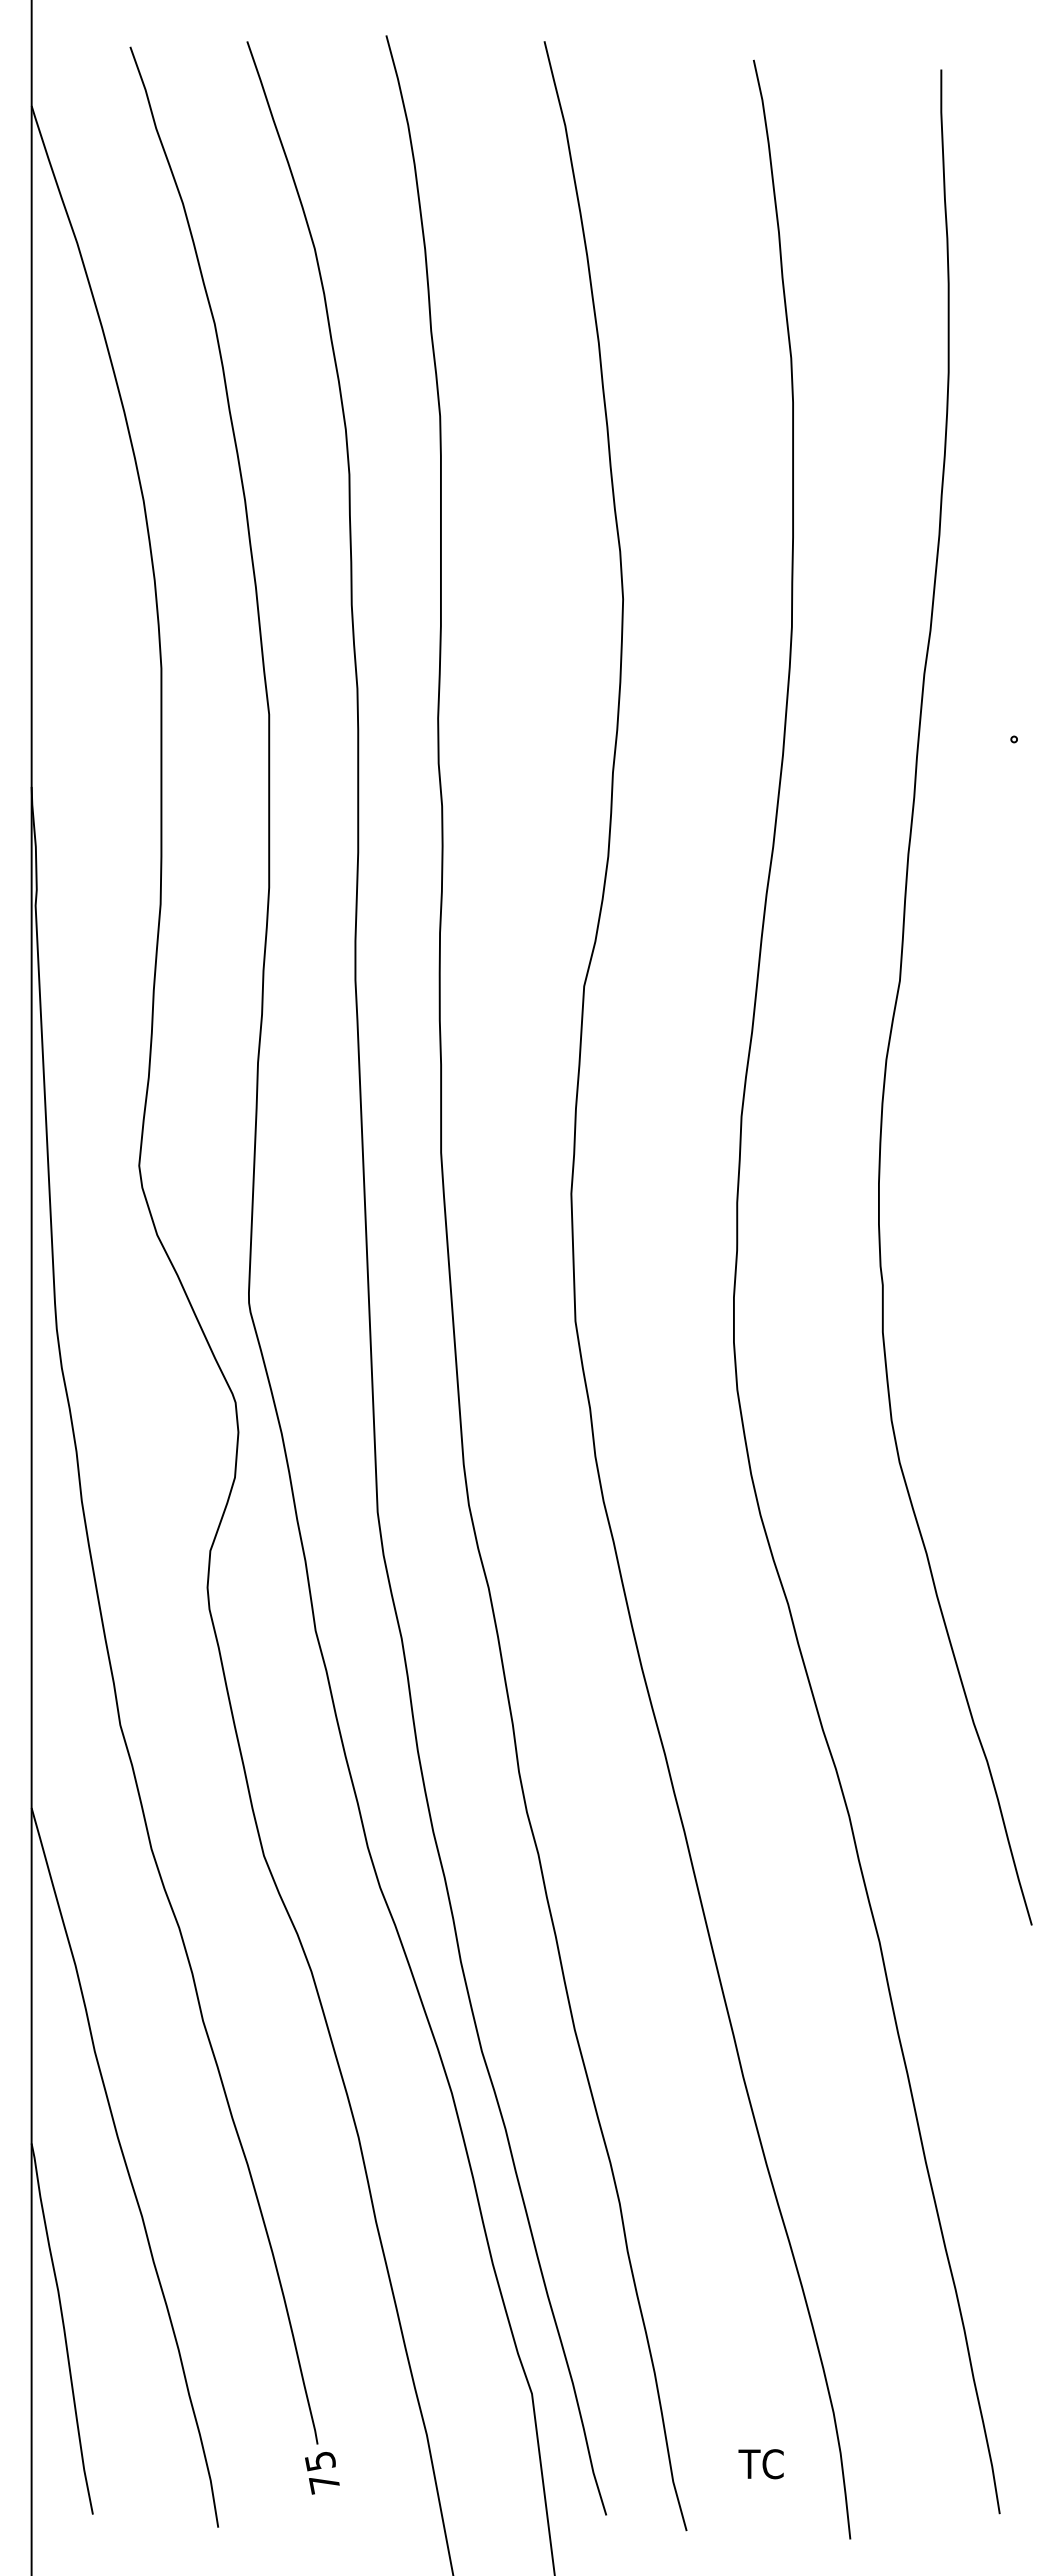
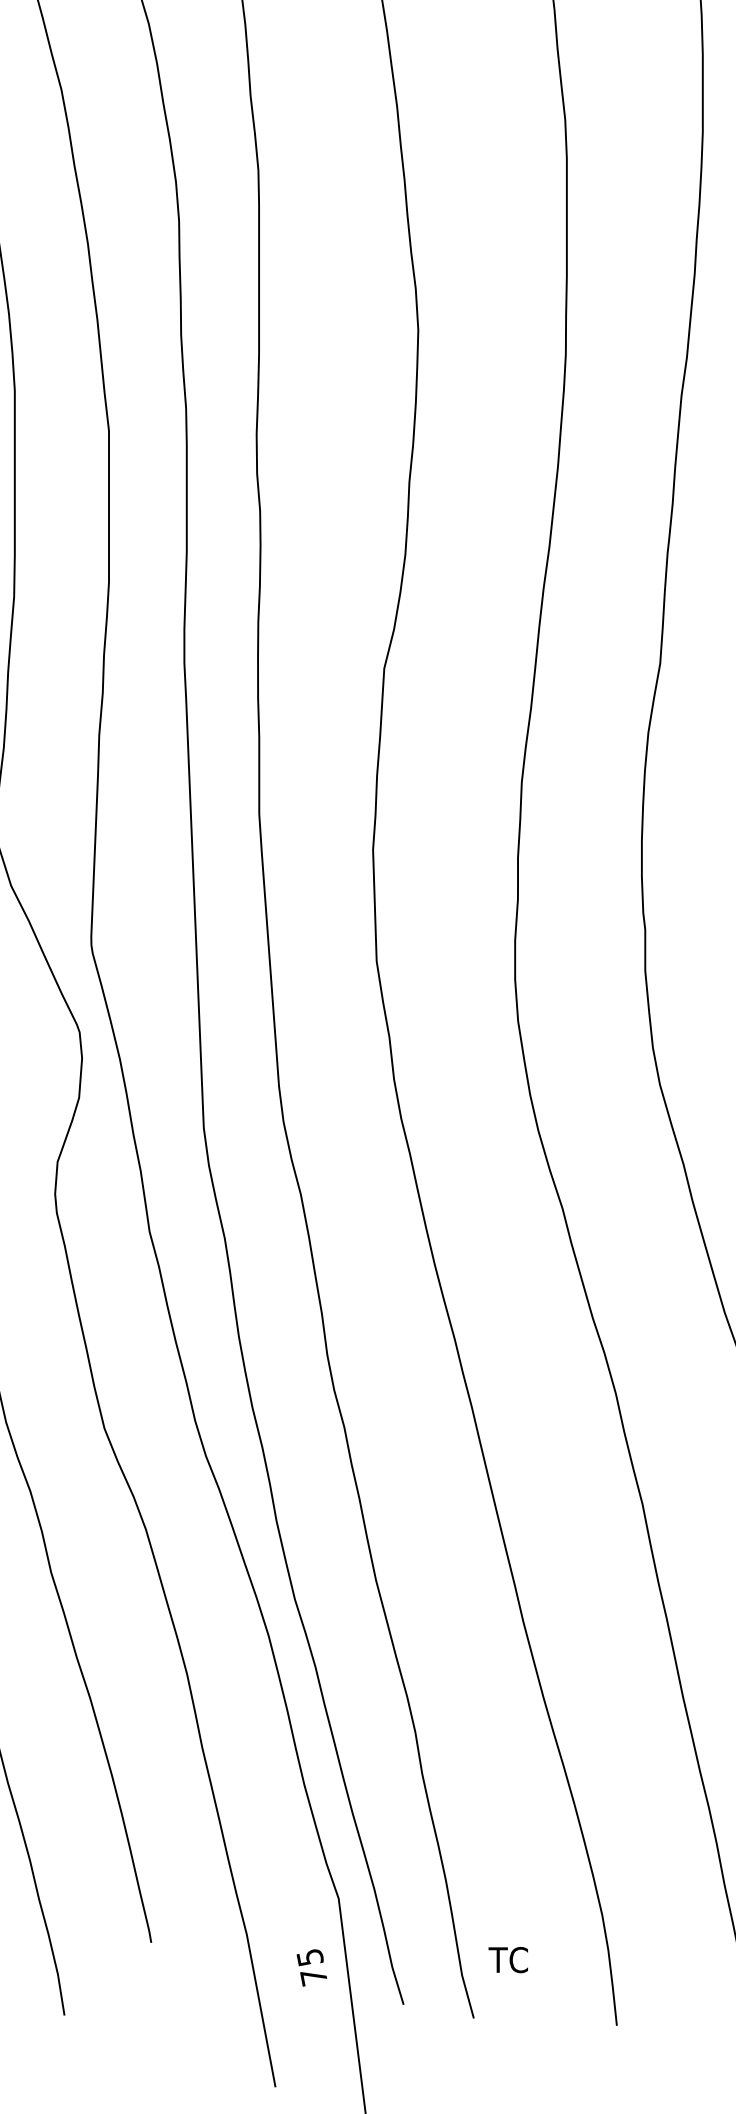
text: (760, 2464) -> (507, 1960), moved
text: (322, 2473) -> (312, 1968), moved

